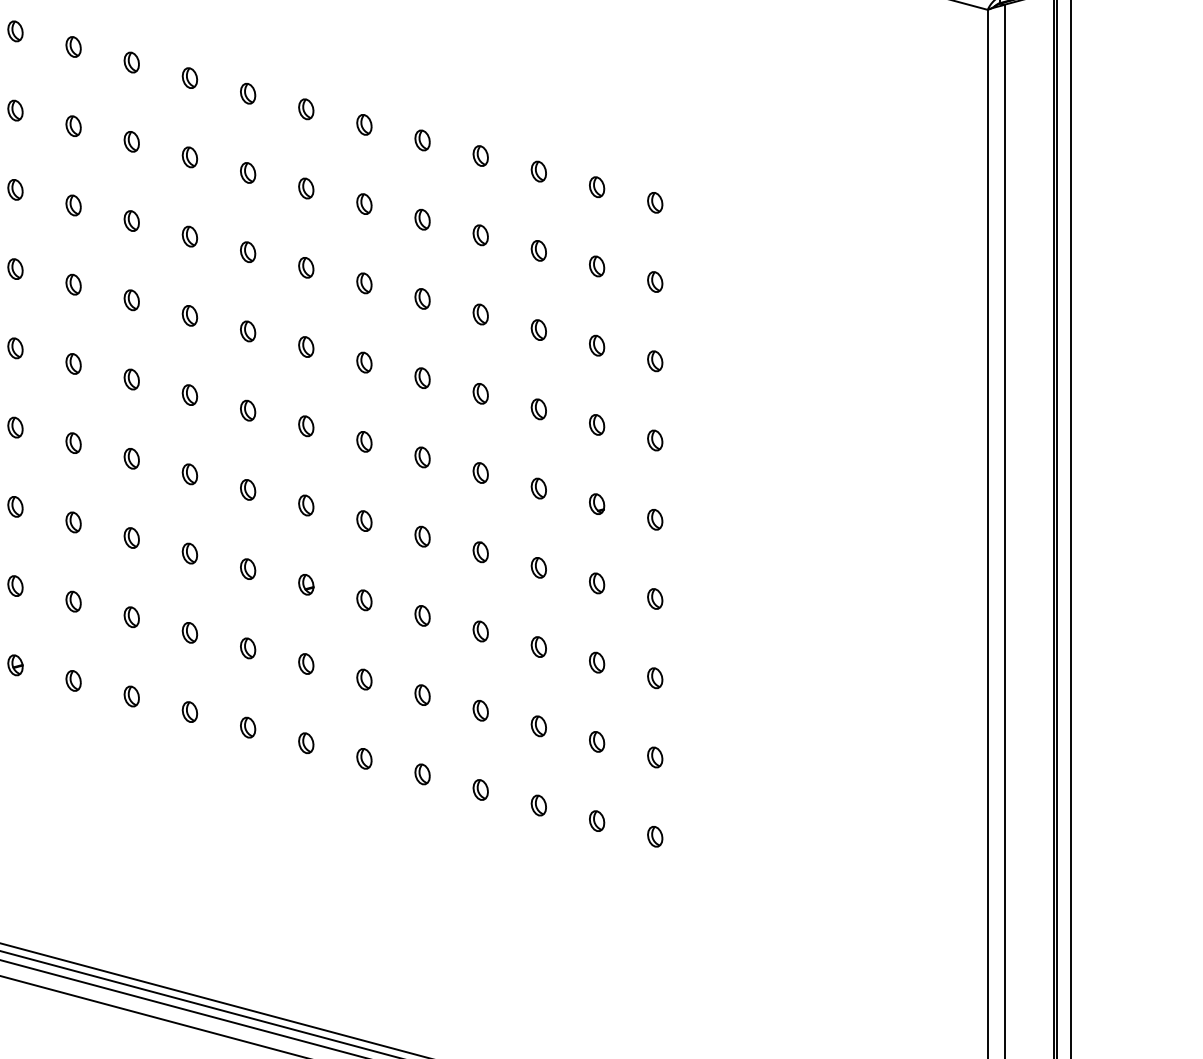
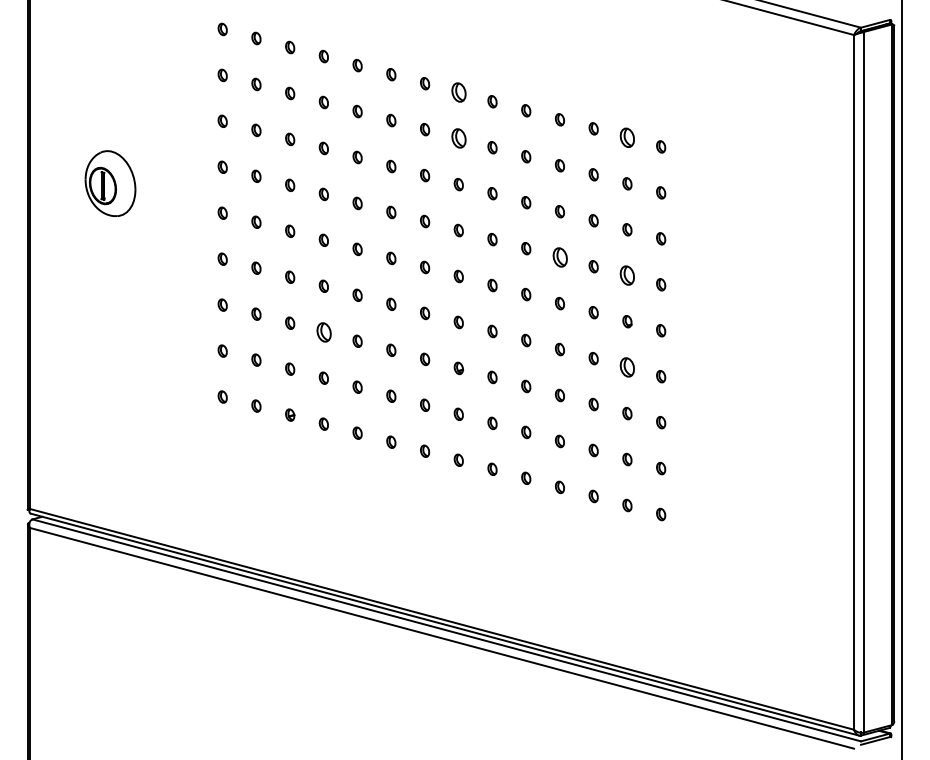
part: (305, 108) -> (458, 92), size x1.6
part: (597, 186) -> (627, 137), size x1.6
part: (305, 188) -> (458, 138), size x1.6
part: (479, 393) -> (559, 257), size x1.6
part: (597, 424) -> (627, 275), size x1.6
part: (72, 521) -> (323, 331), size x1.6
part: (597, 583) -> (627, 367), size x1.6

